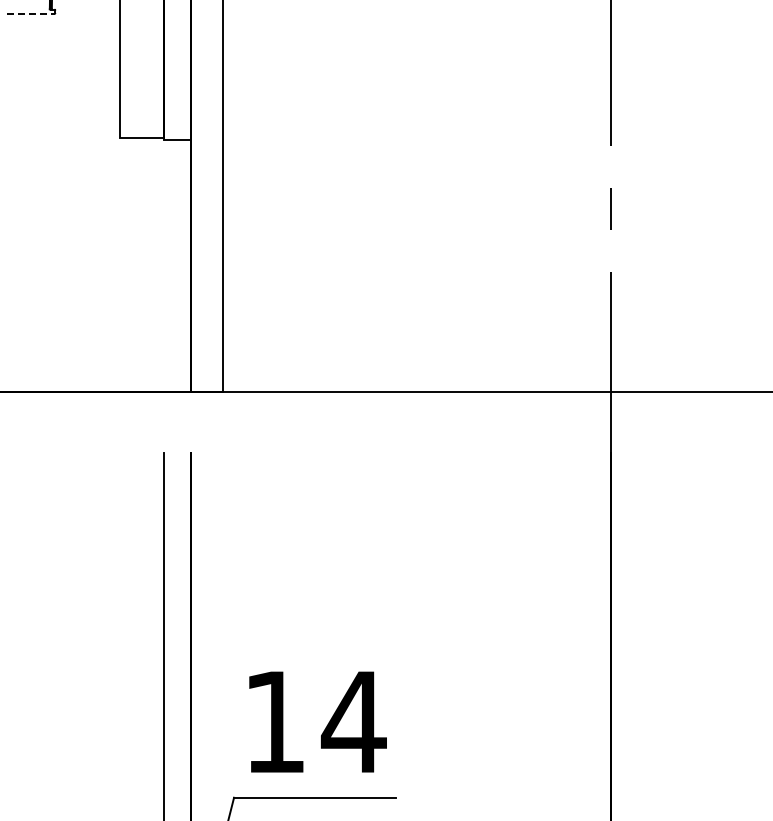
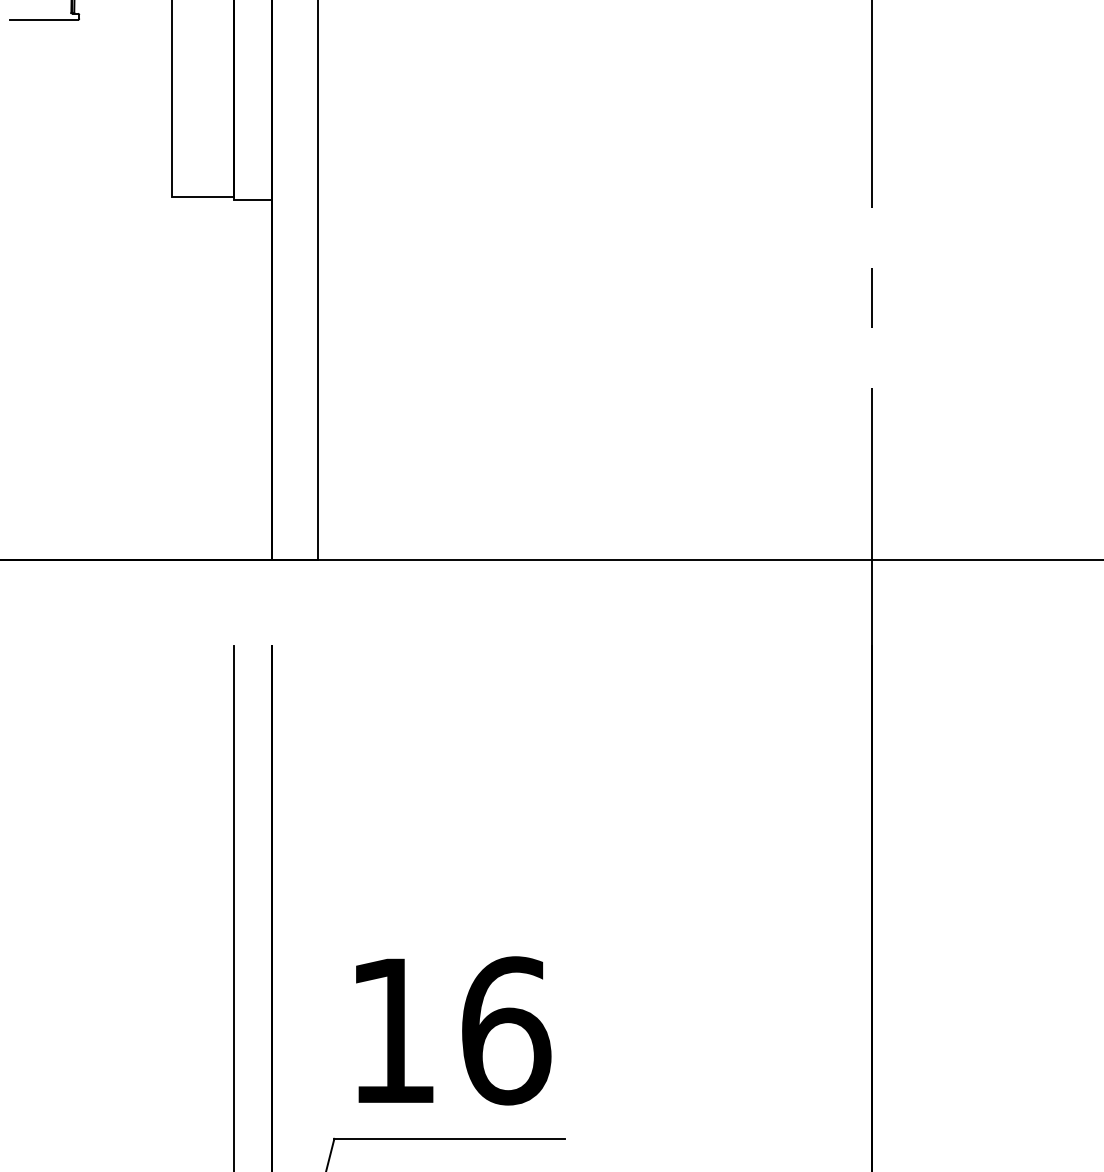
line: (30, 13) -> (43, 19), dashed -> solid
text: (353, 721) -> (504, 1029), 14 -> 16

